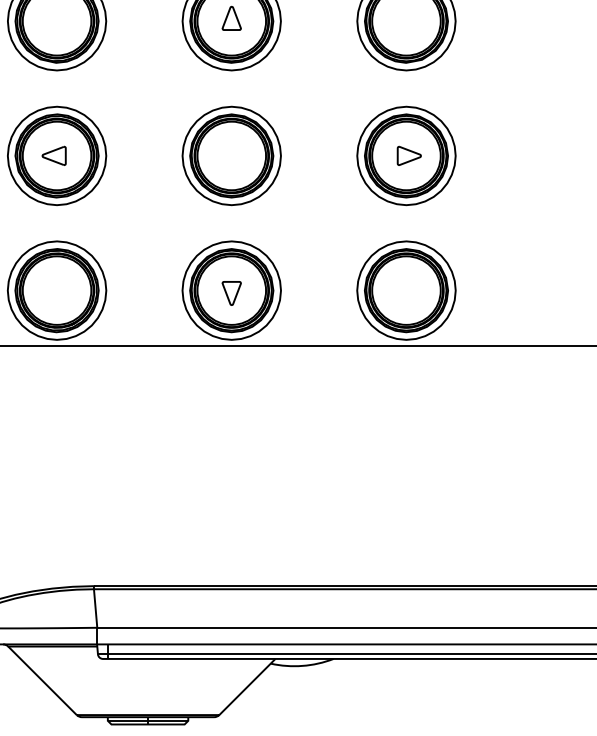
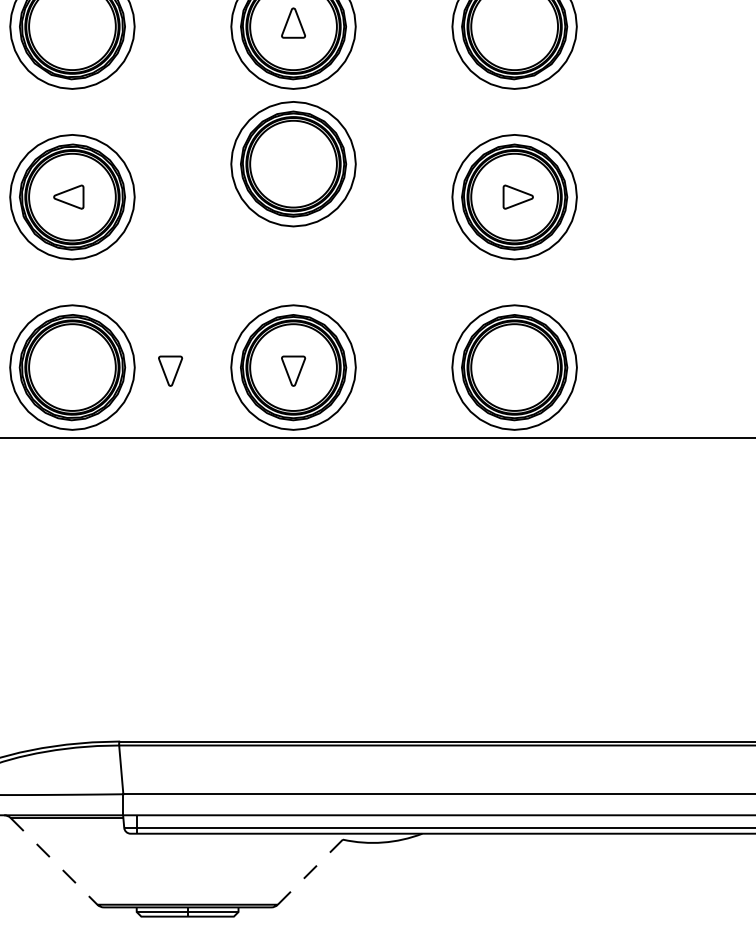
part: (231, 156) -> (293, 164), moved
curve: (130, 294) -> (165, 372), added
line: (42, 680) -> (54, 861), solid -> dashed
line: (247, 686) -> (313, 868), solid -> dashed

